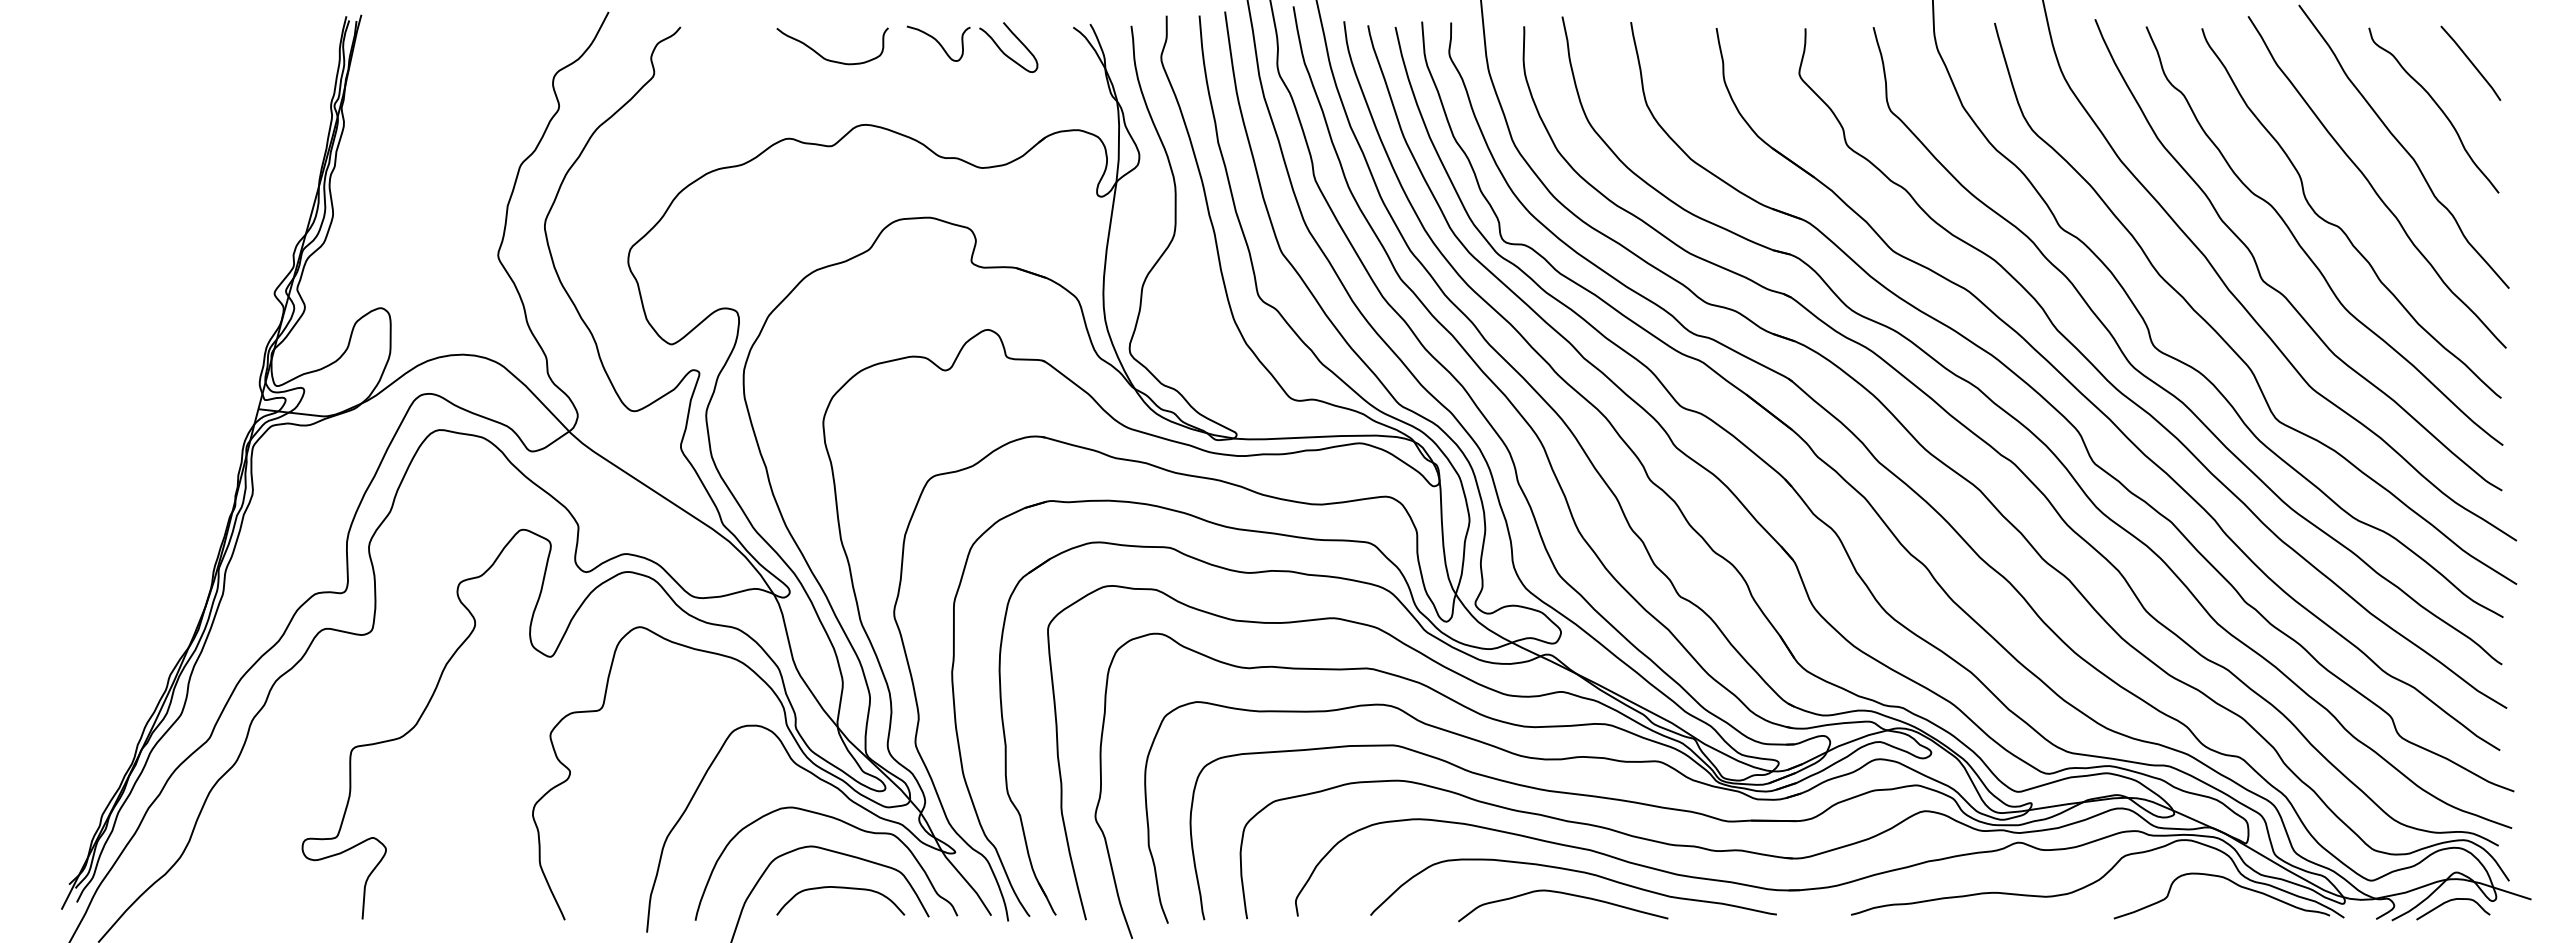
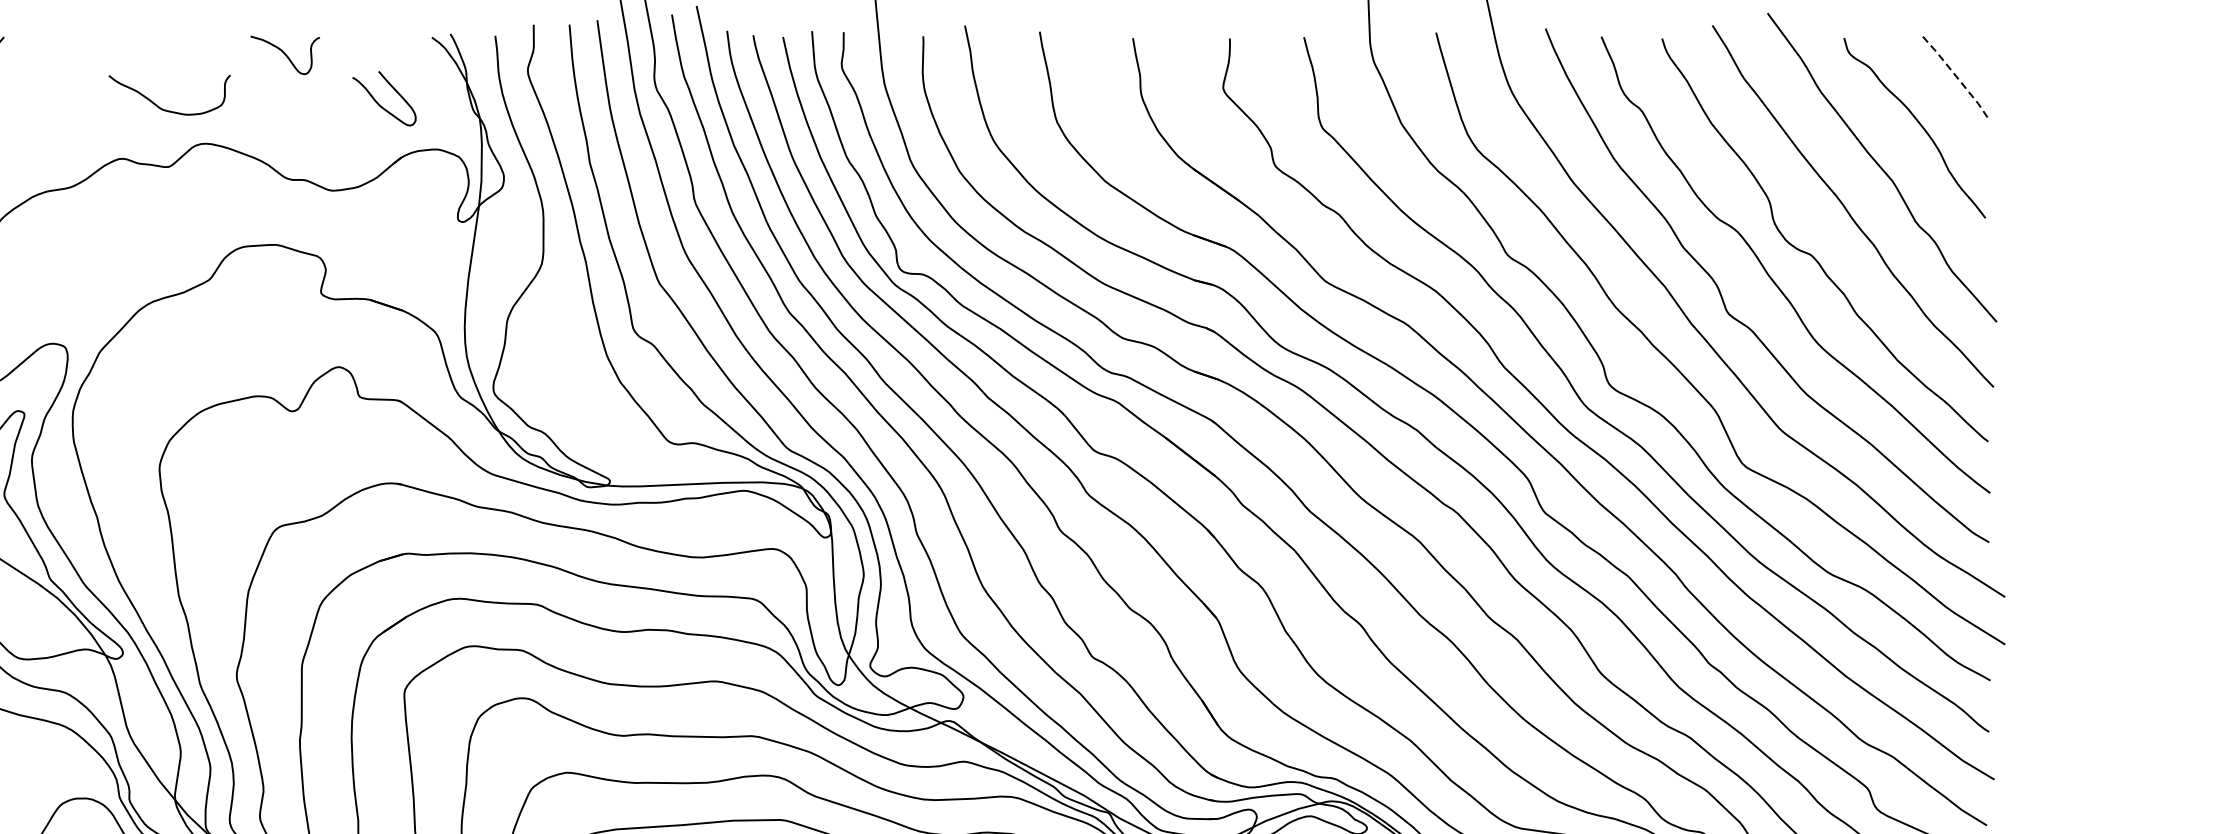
curve: (1003, 51) -> (378, 103), moved
curve: (829, 59) -> (166, 109), moved
line: (2471, 62) -> (1955, 75), solid -> dashed

